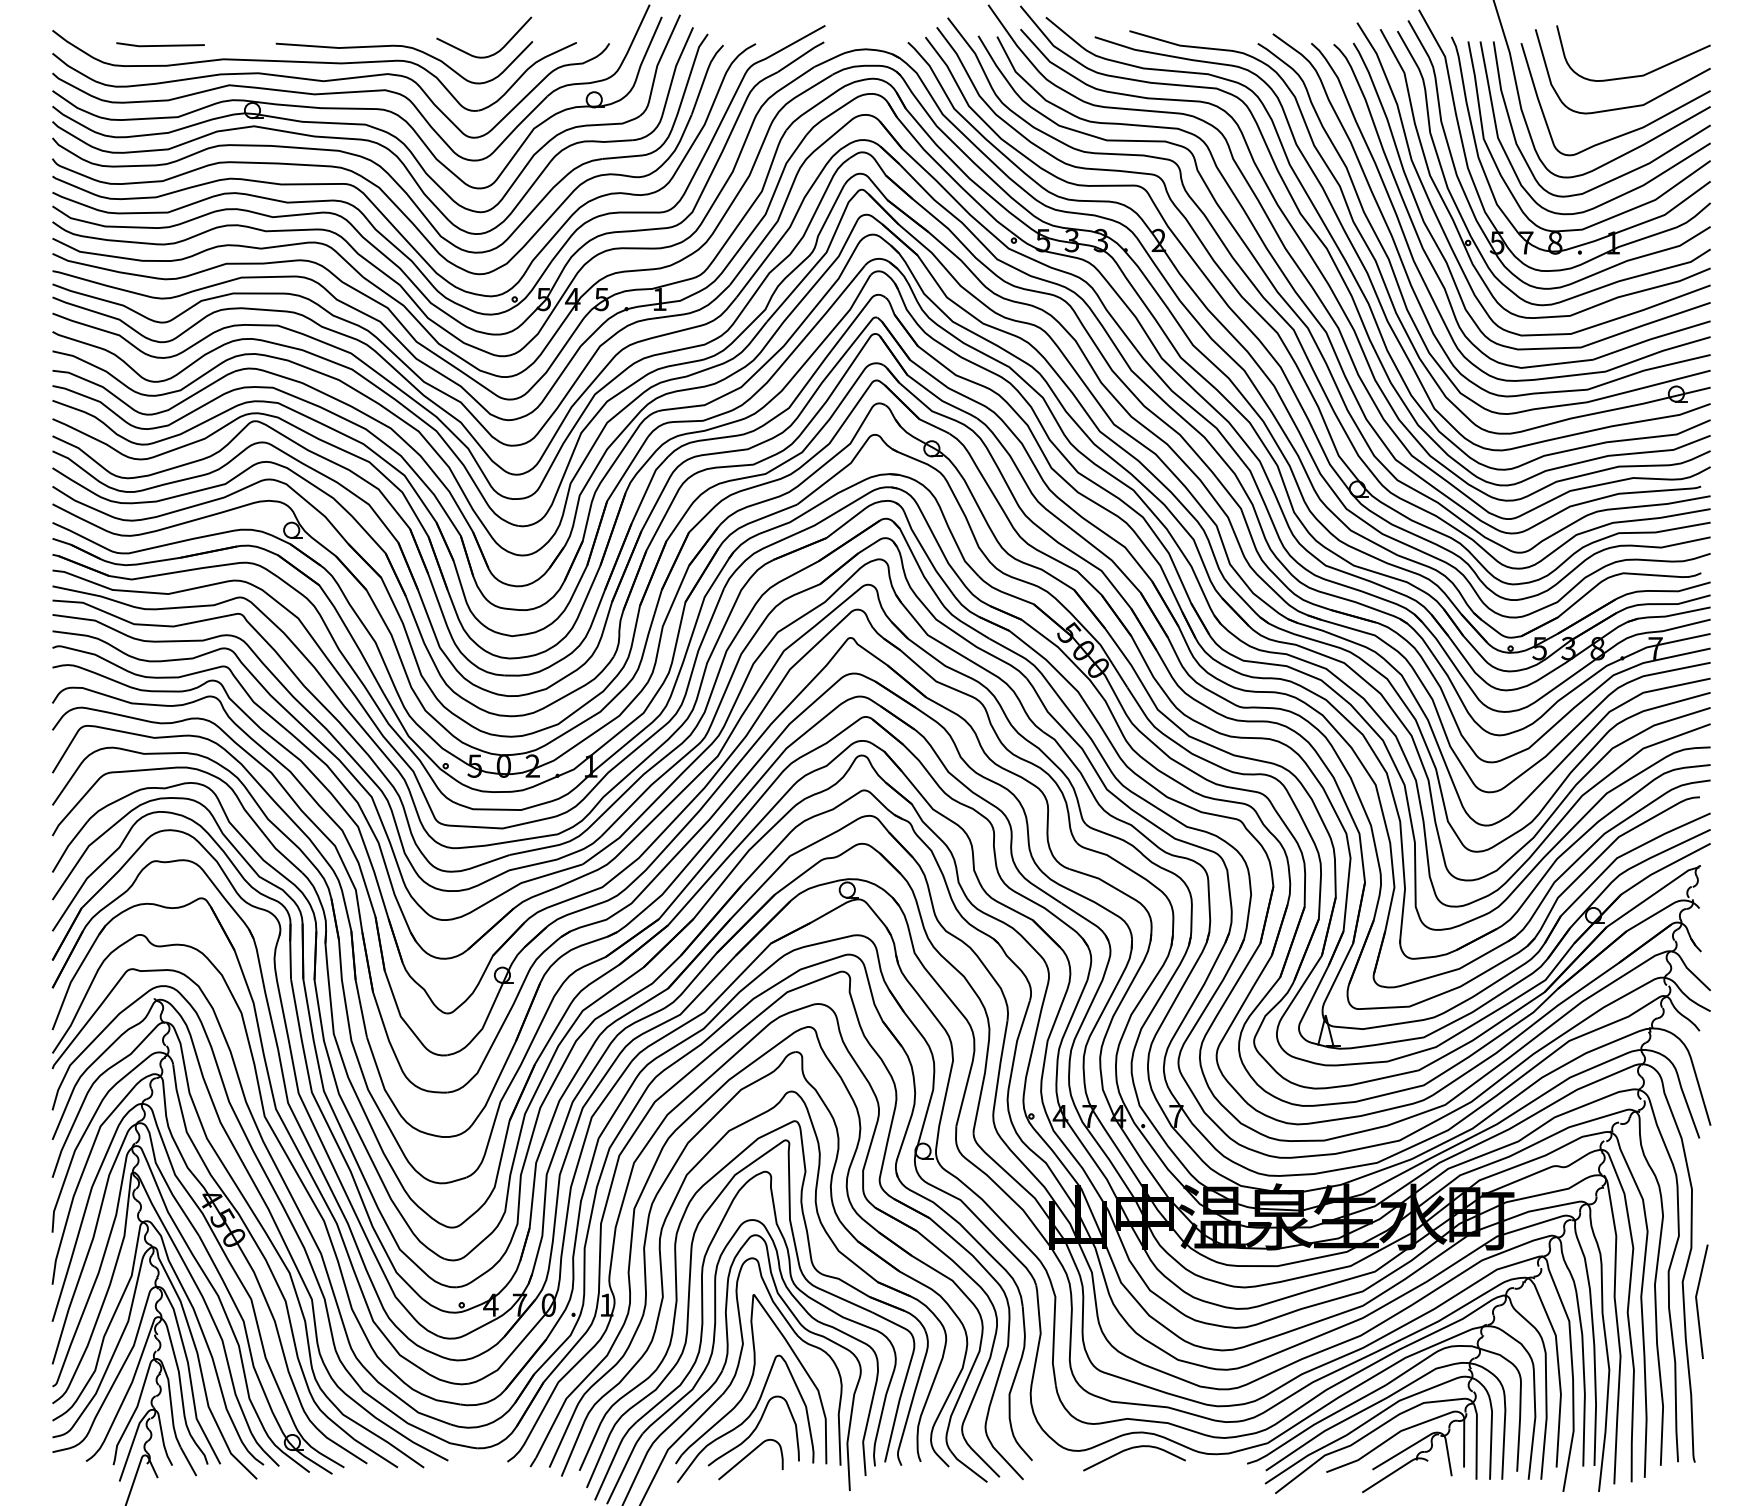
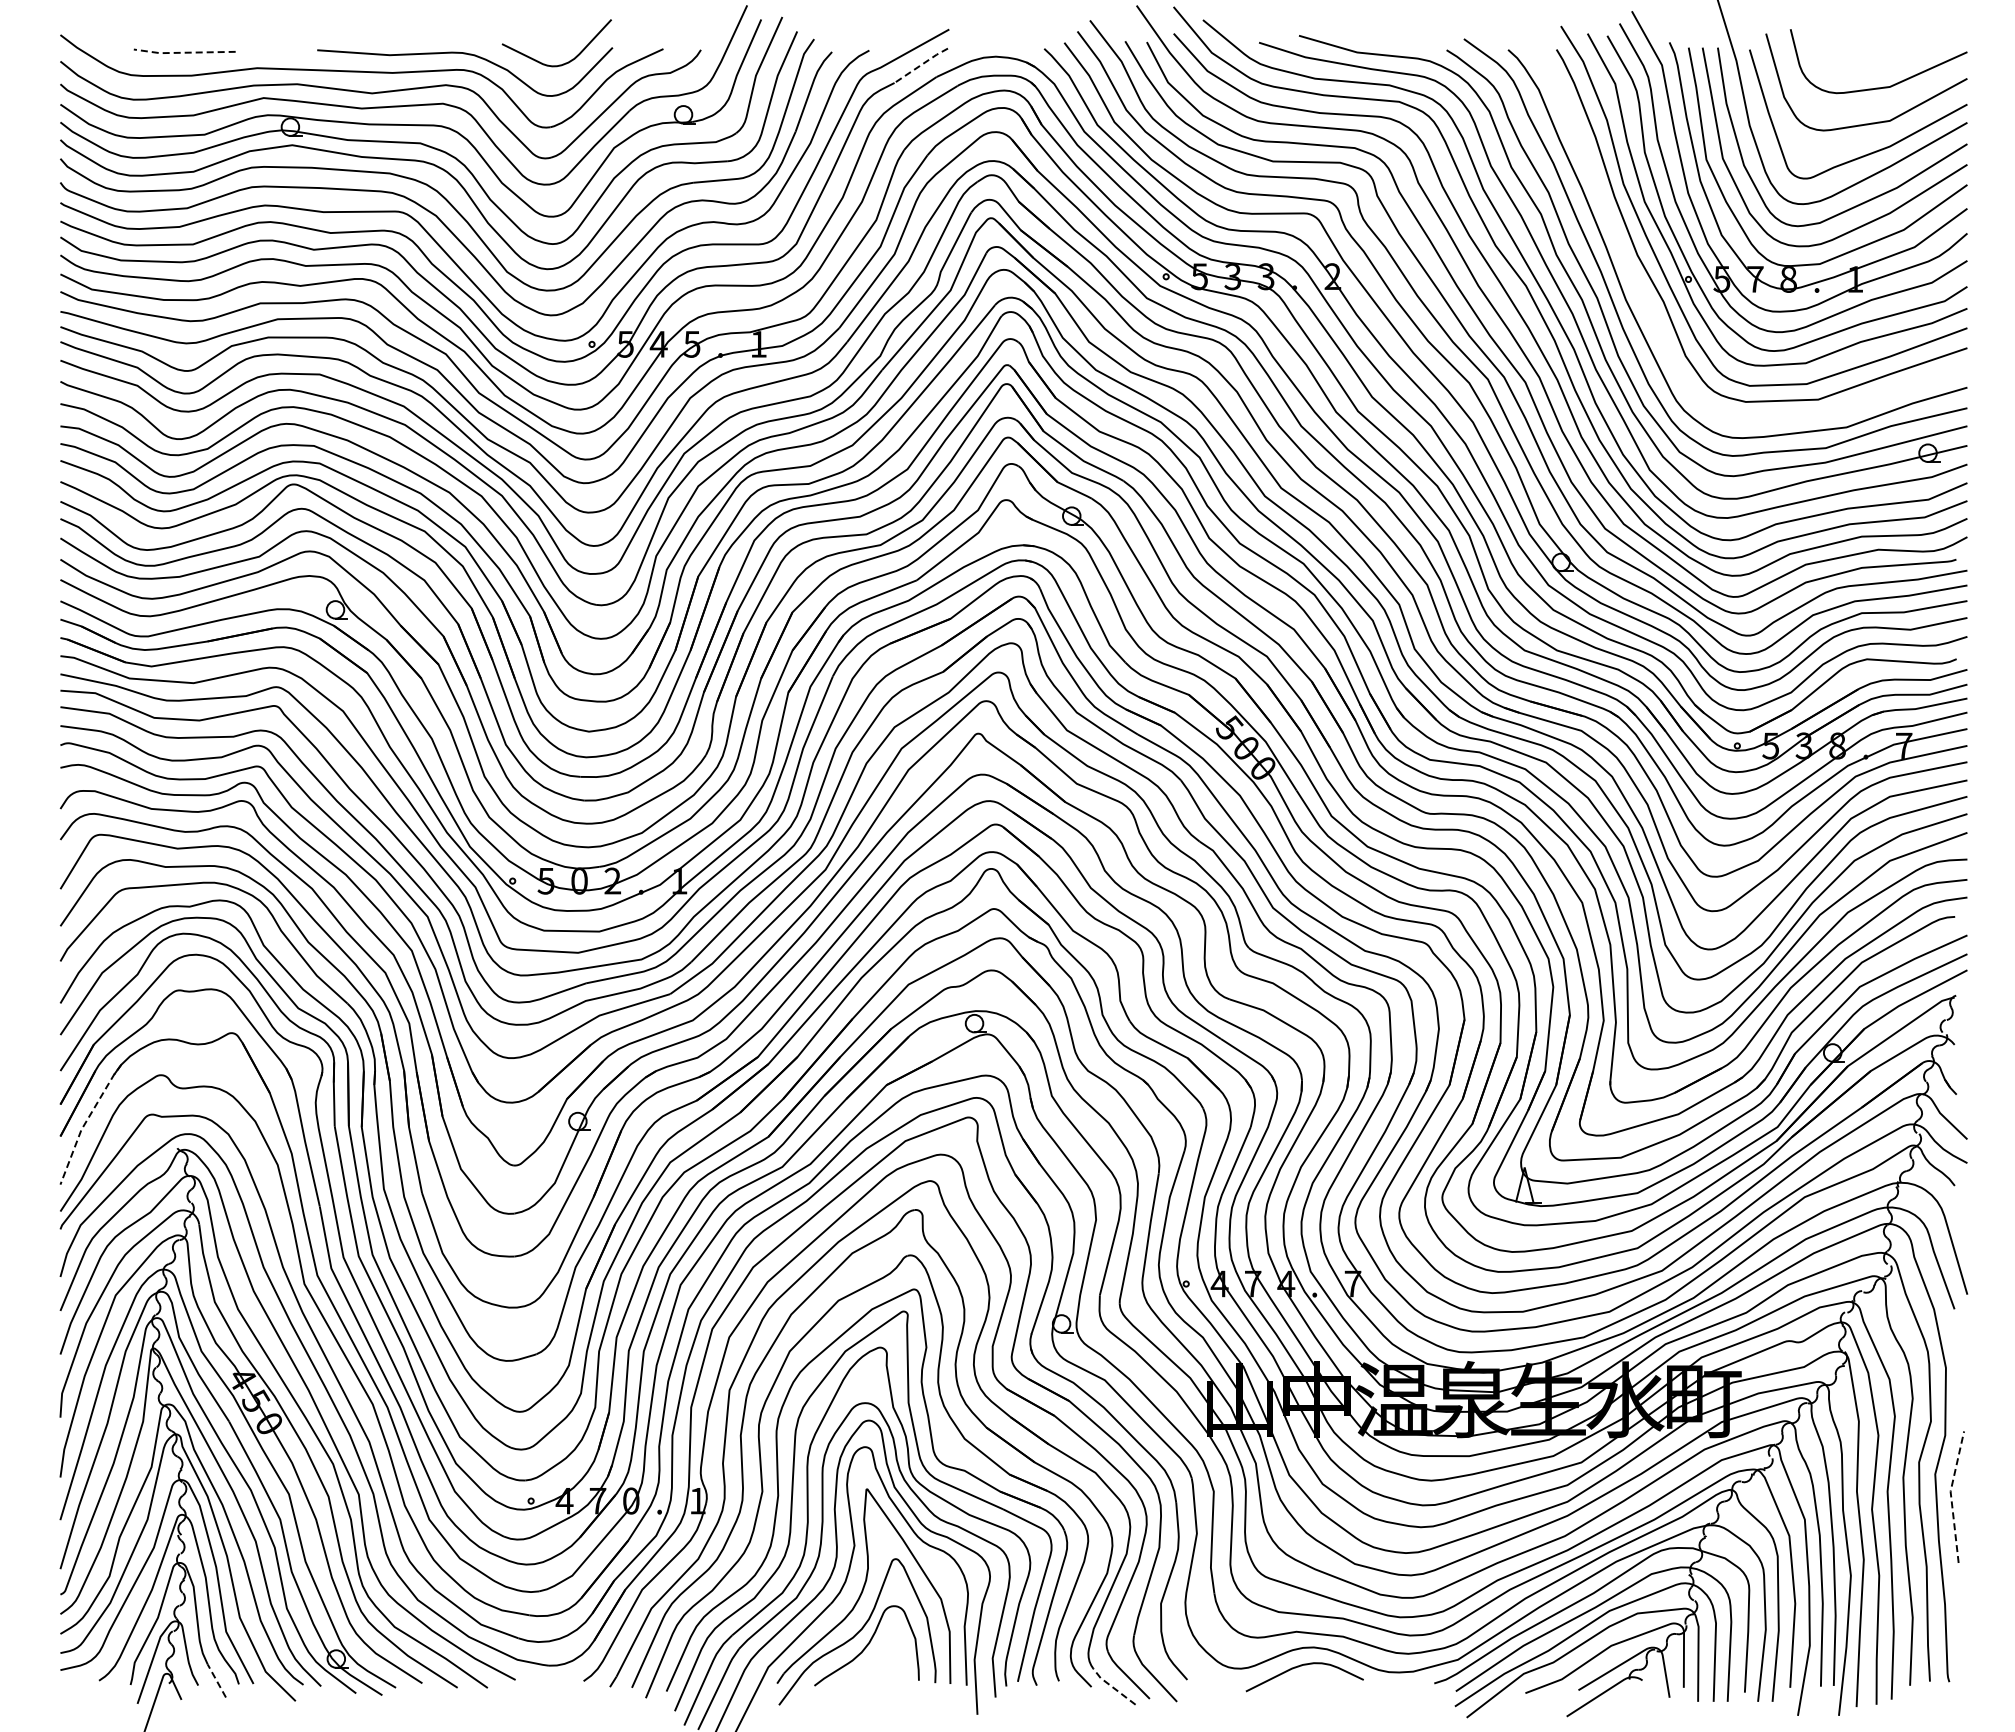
line: (159, 45) -> (183, 52), solid -> dashed
line: (801, 56) -> (921, 65), solid -> dashed
curve: (1427, 254) -> (1641, 292), removed
line: (75, 976) -> (86, 1122), solid -> dashed
line: (1696, 1300) -> (1951, 1495), solid -> dashed
curve: (748, 1455) -> (860, 1674), removed
line: (188, 1462) -> (216, 1681), solid -> dashed
line: (968, 1467) -> (1113, 1687), solid -> dashed

